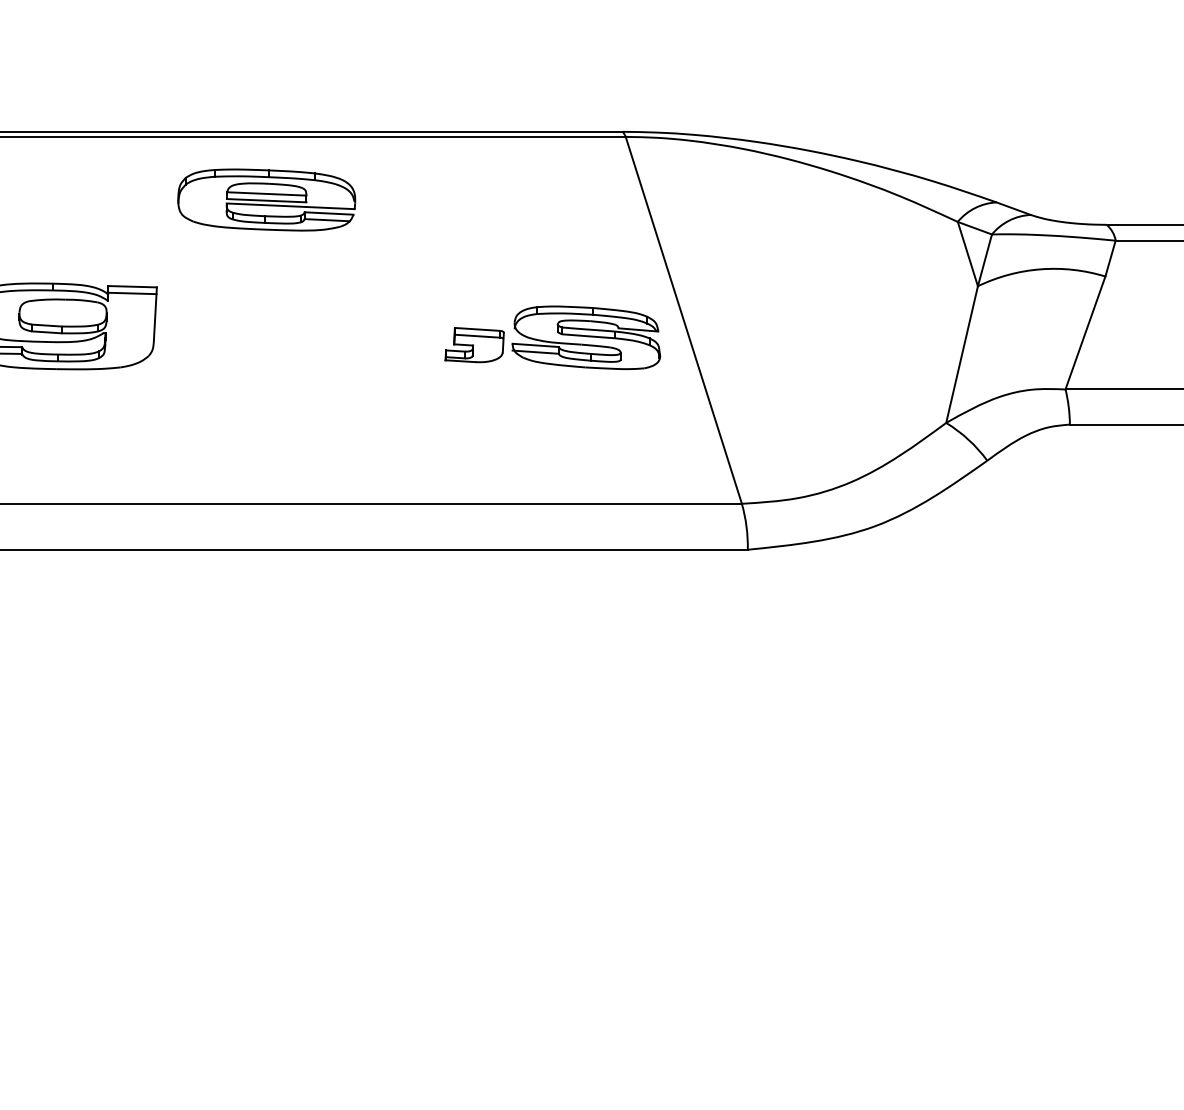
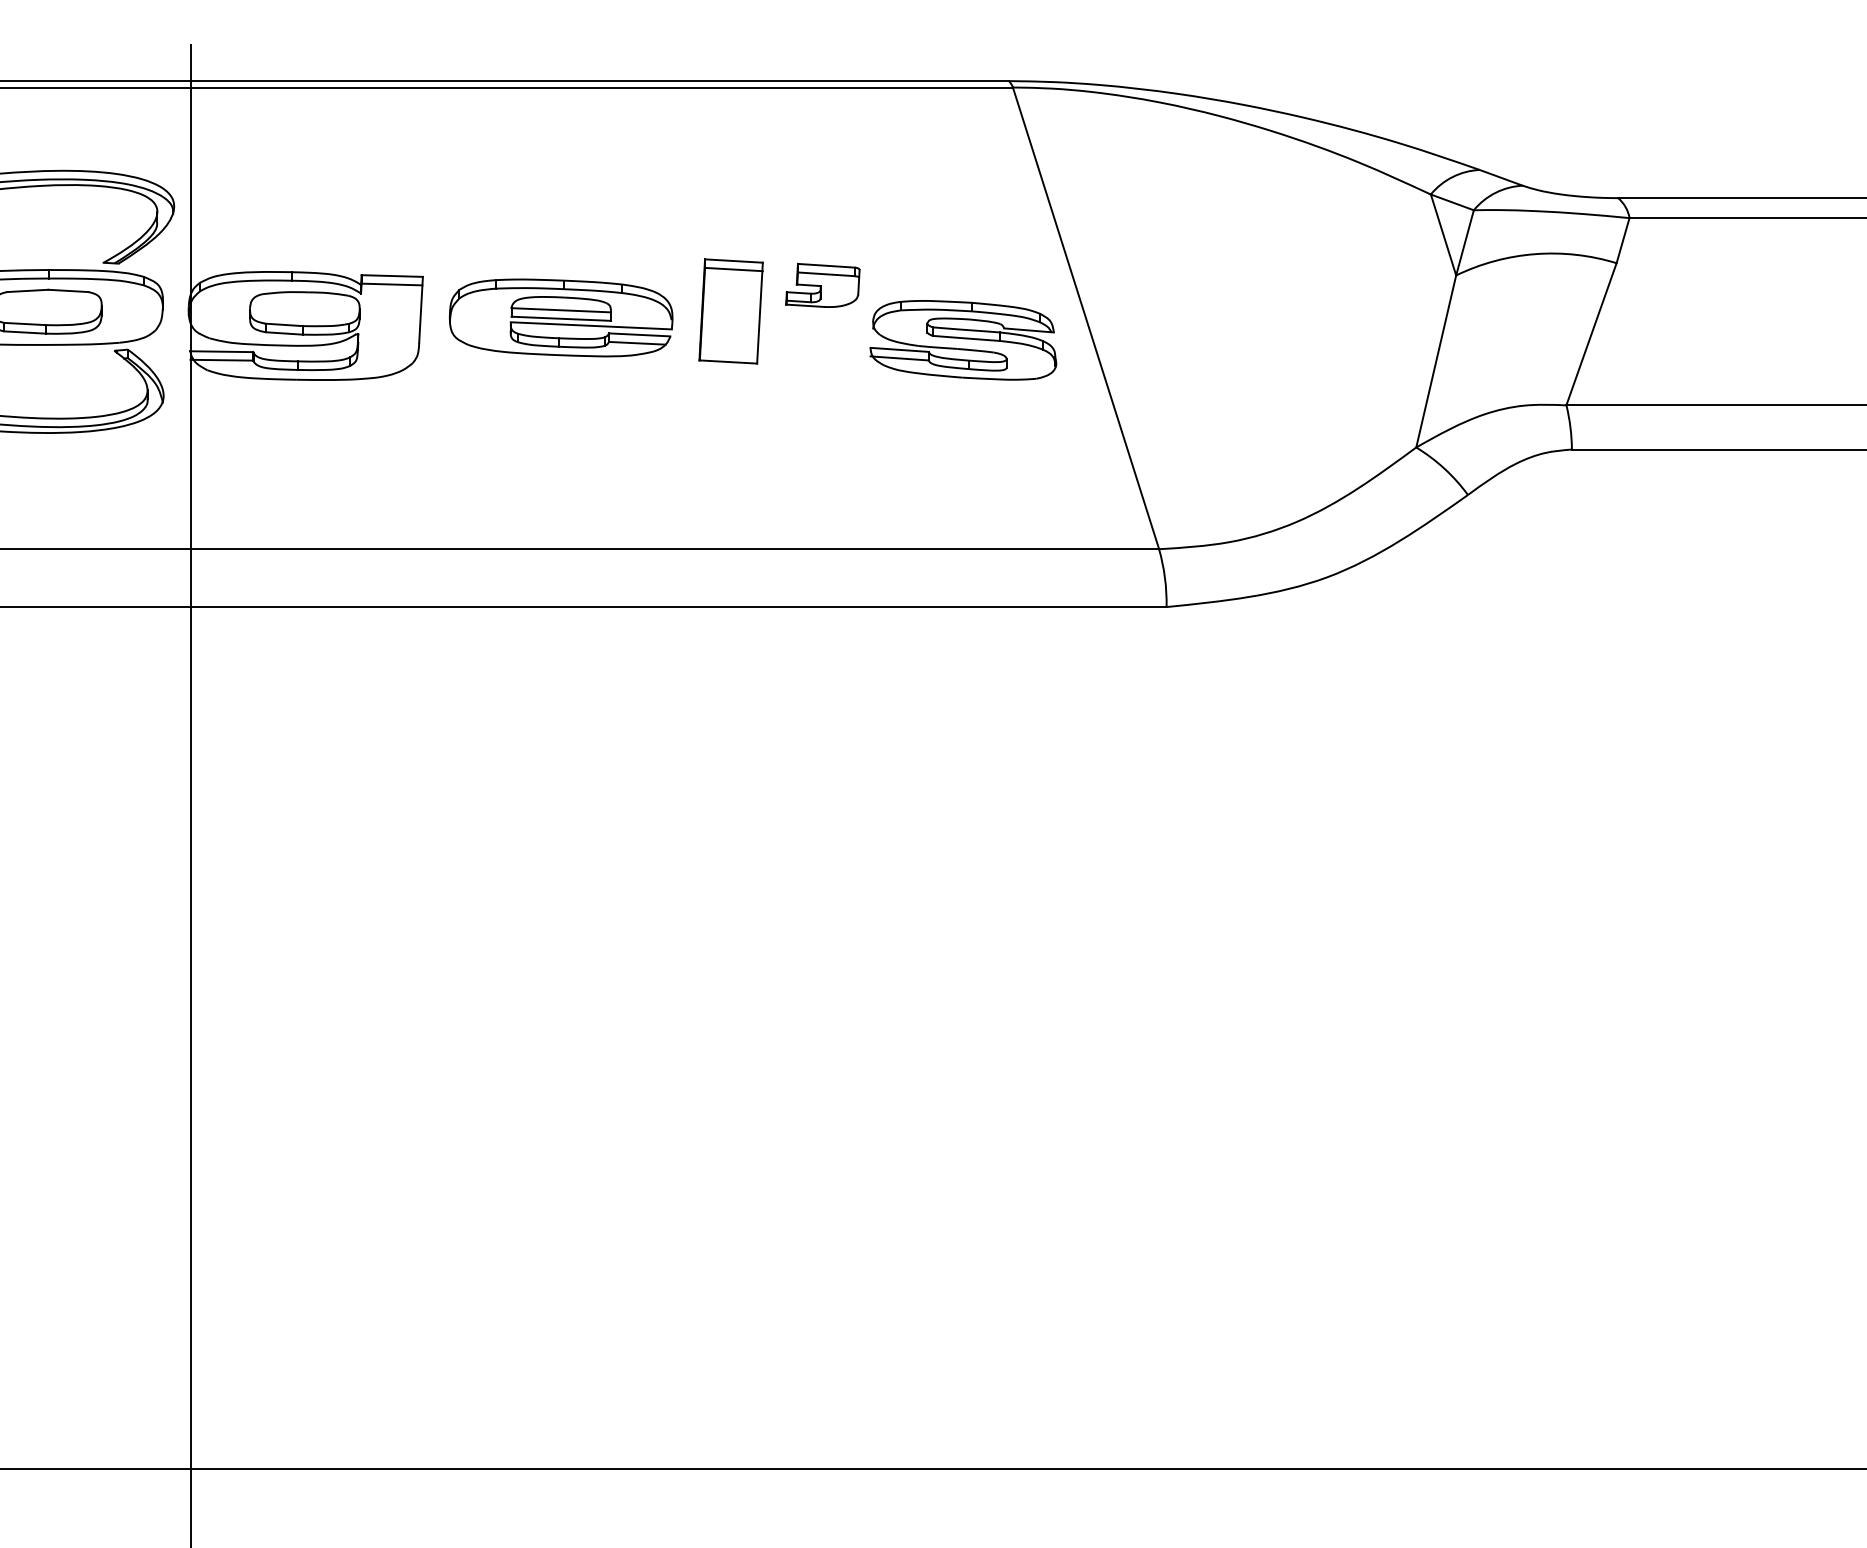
part: (266, 199) -> (560, 317), moved
part: (401, 314) -> (730, 311), added
part: (474, 344) -> (822, 284), moved

